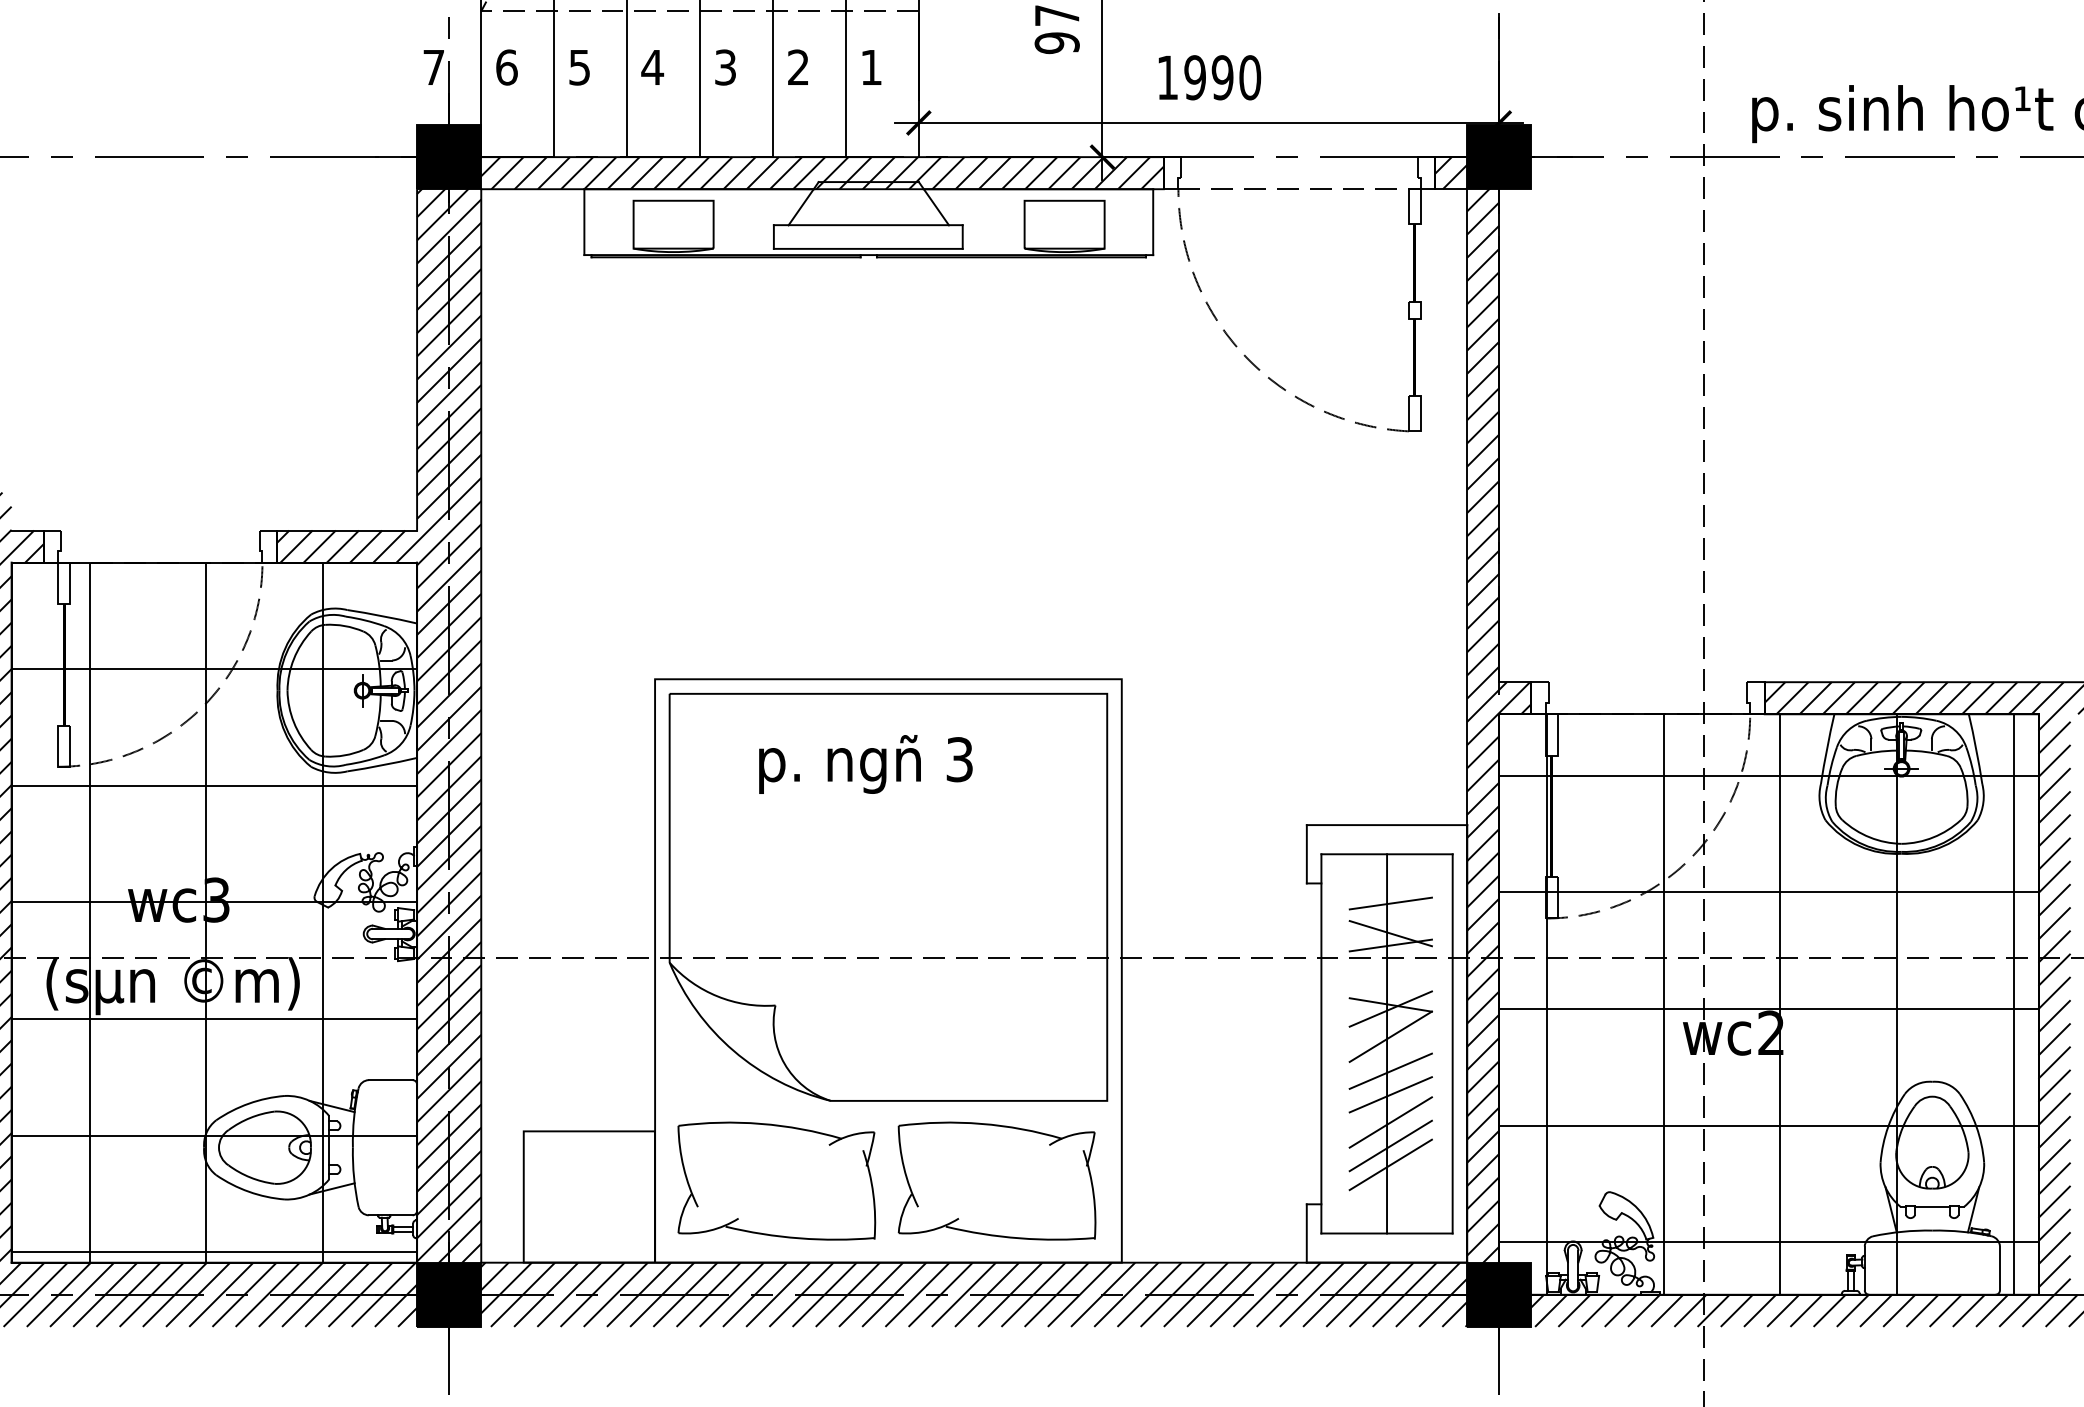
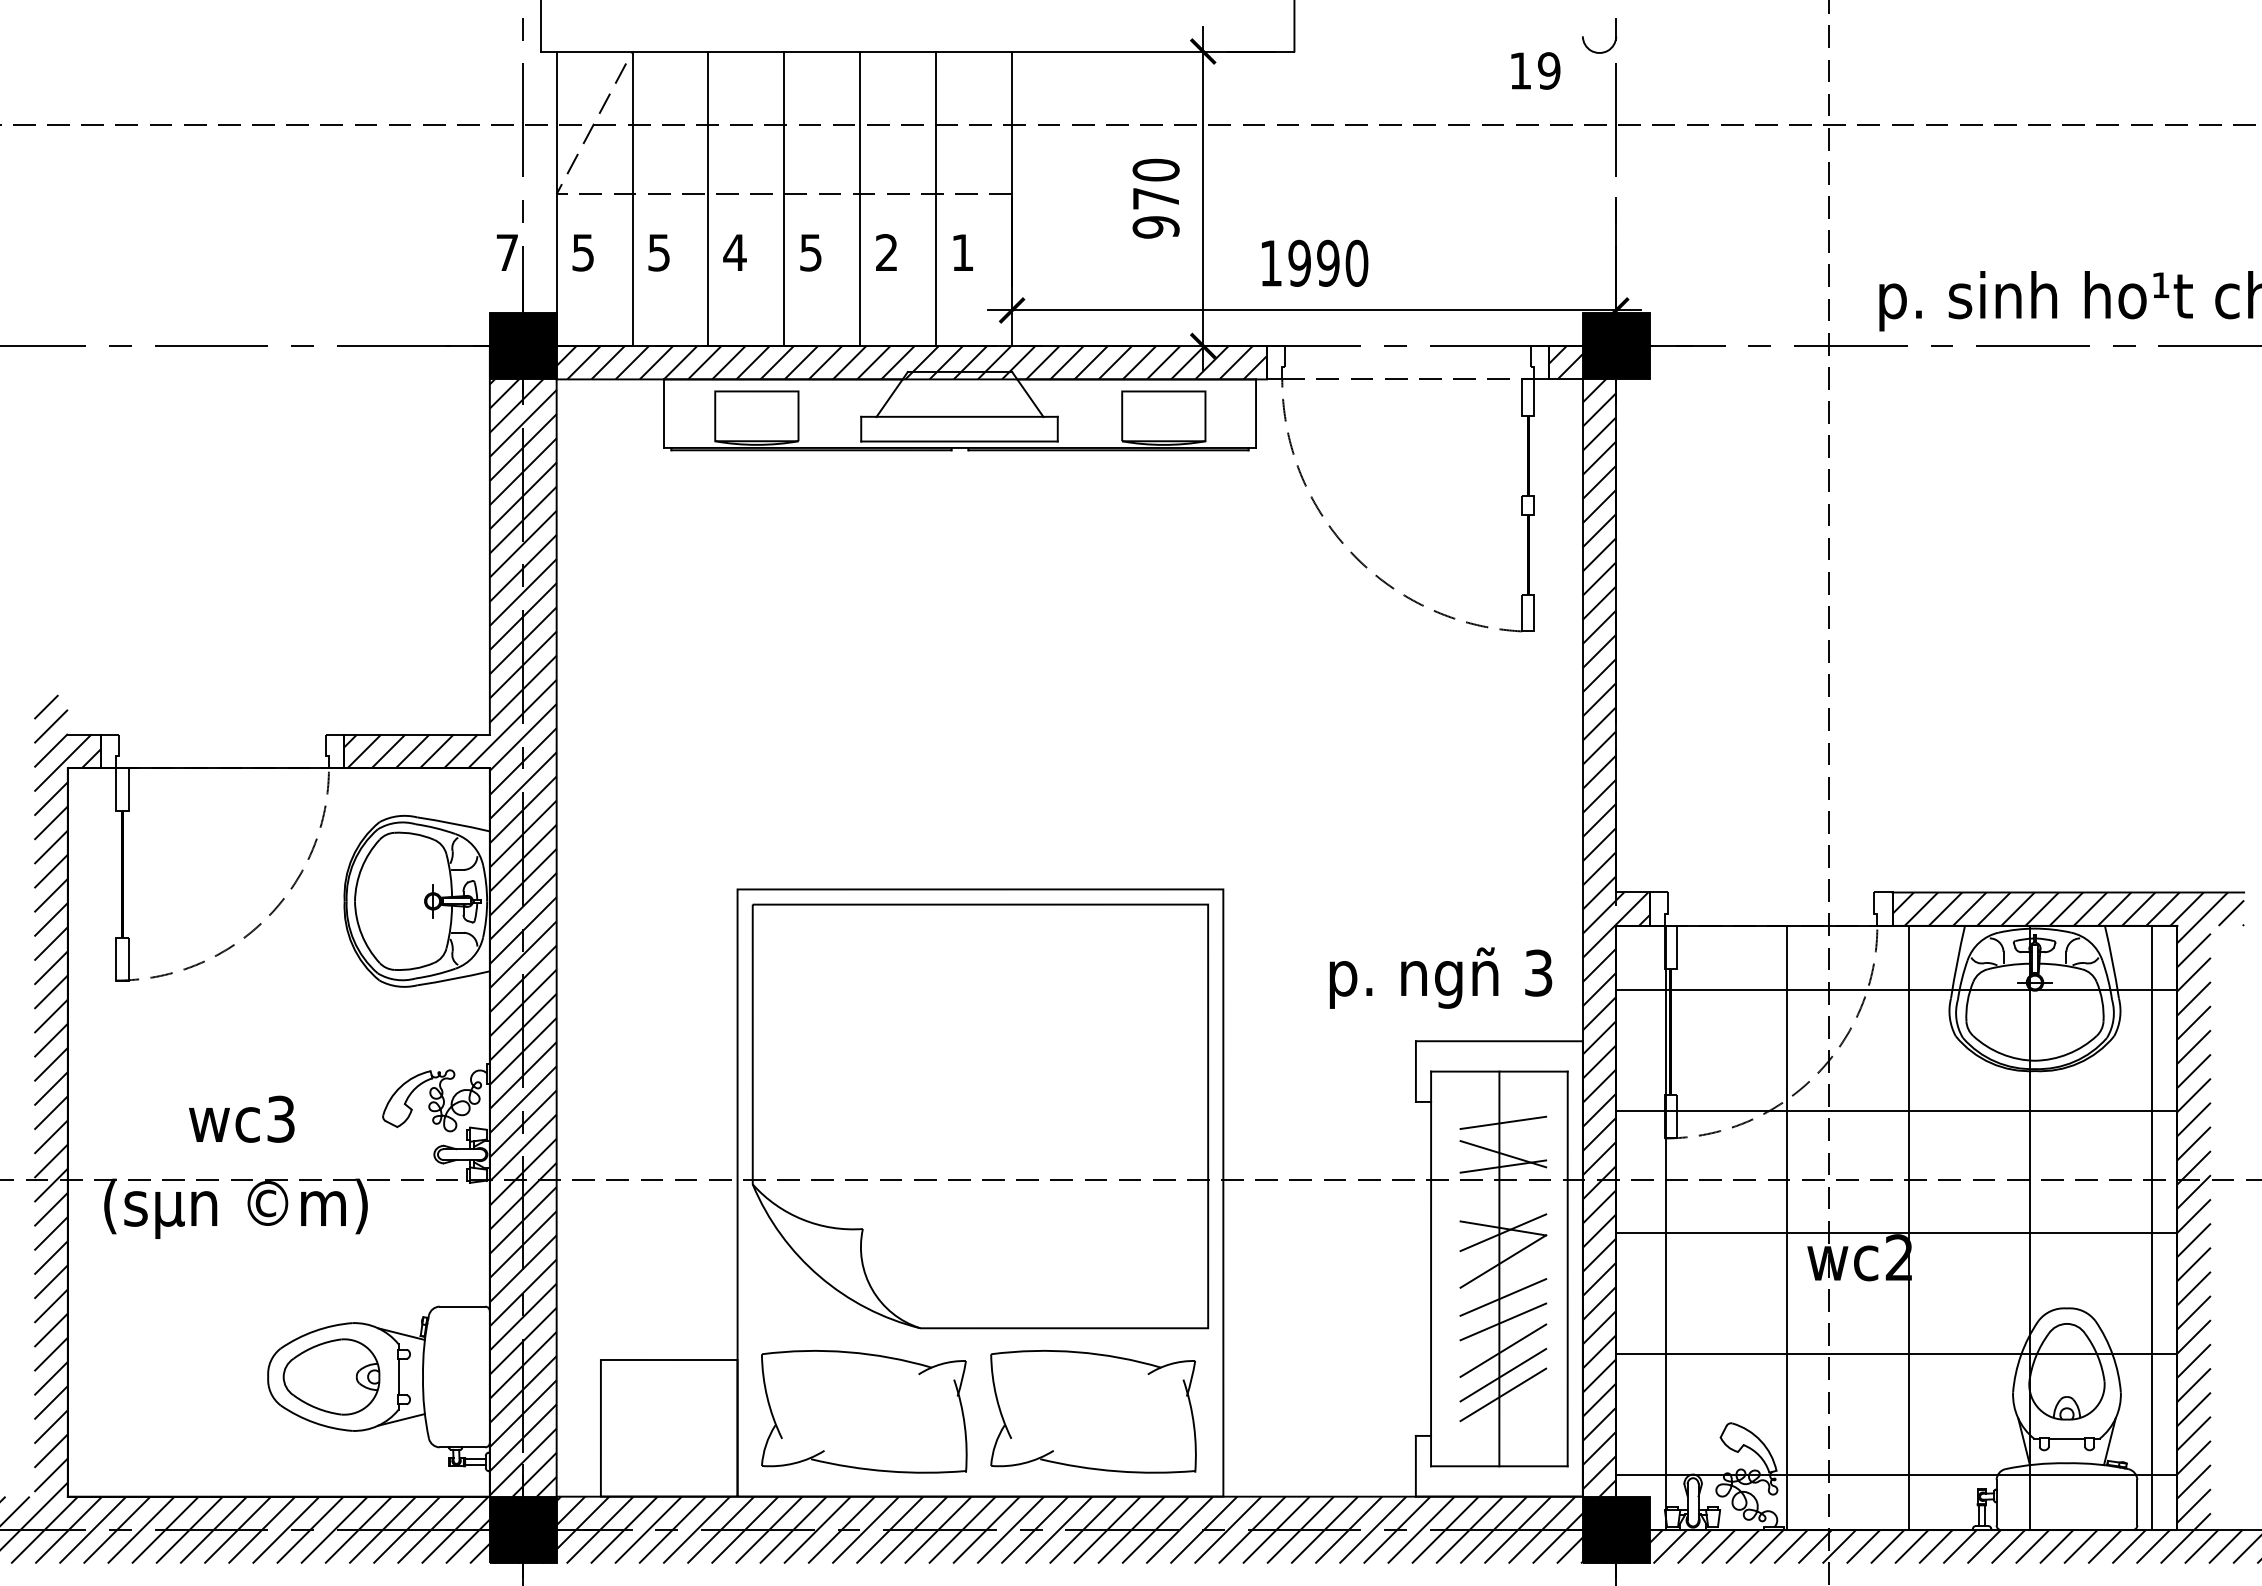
text: (507, 67) -> (583, 252), 6 -> 5
text: (725, 67) -> (810, 252), 3 -> 5
text: (866, 763) -> (1441, 977), moved
hatch: (214, 912) -> (278, 1132), removed

